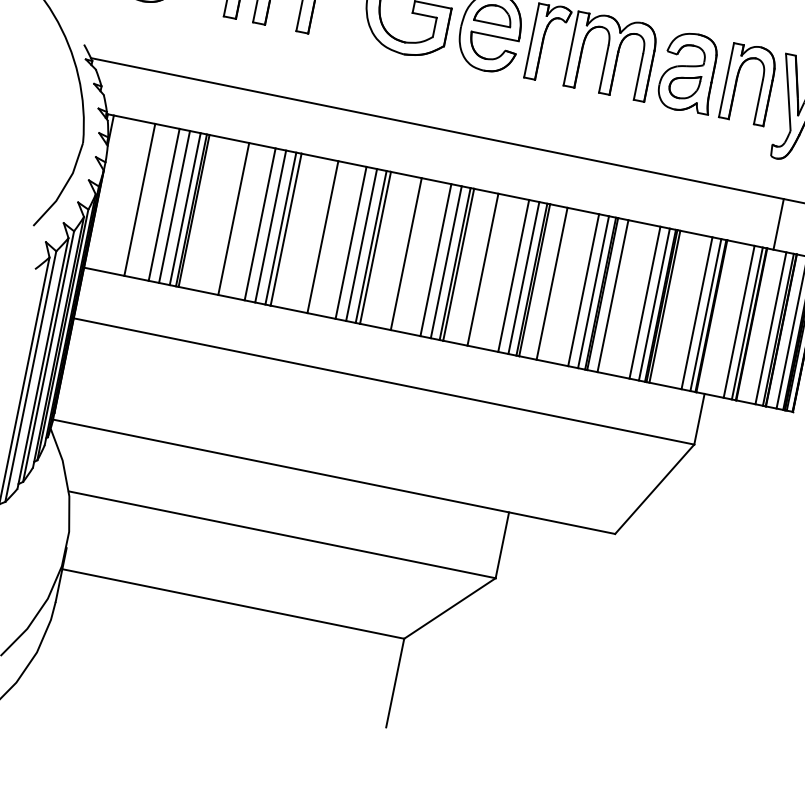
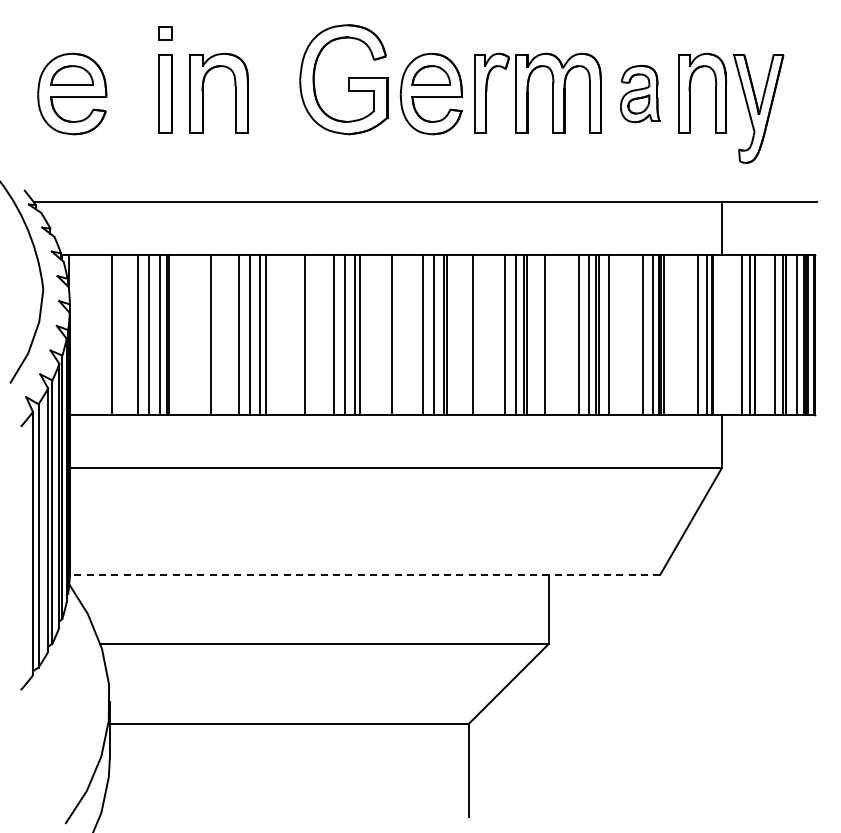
part: (688, 71) -> (639, 93), size x0.7
line: (778, 224) -> (721, 228), moved
line: (333, 476) -> (364, 574), solid -> dashed

